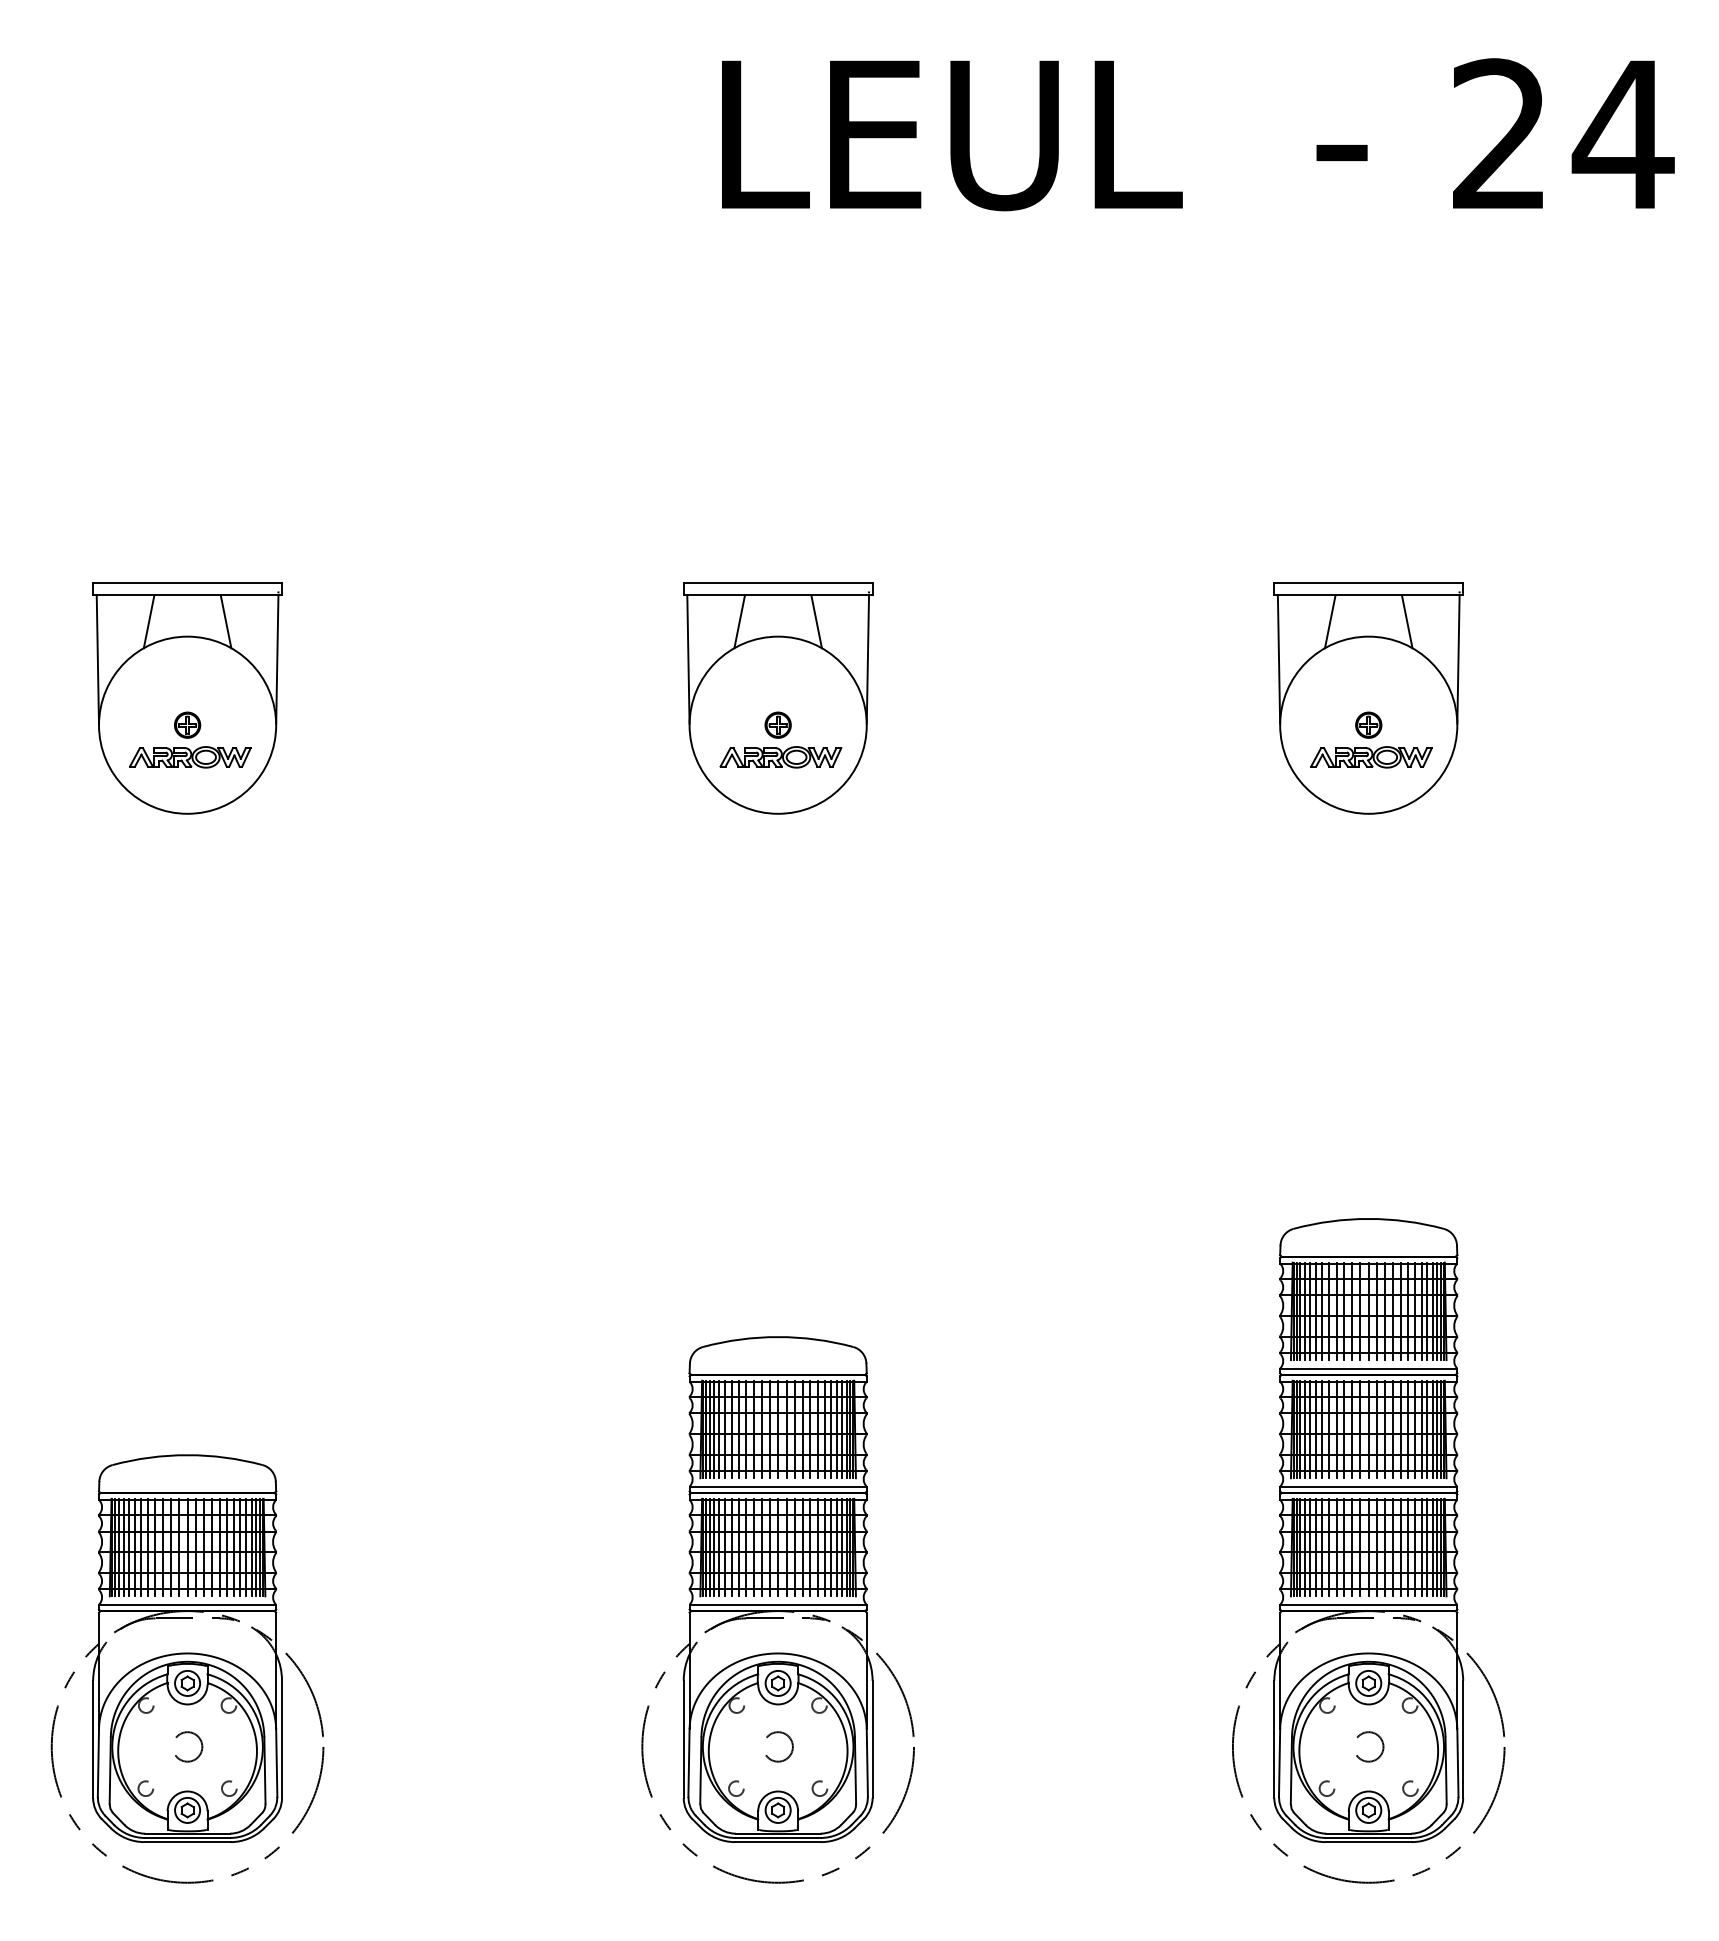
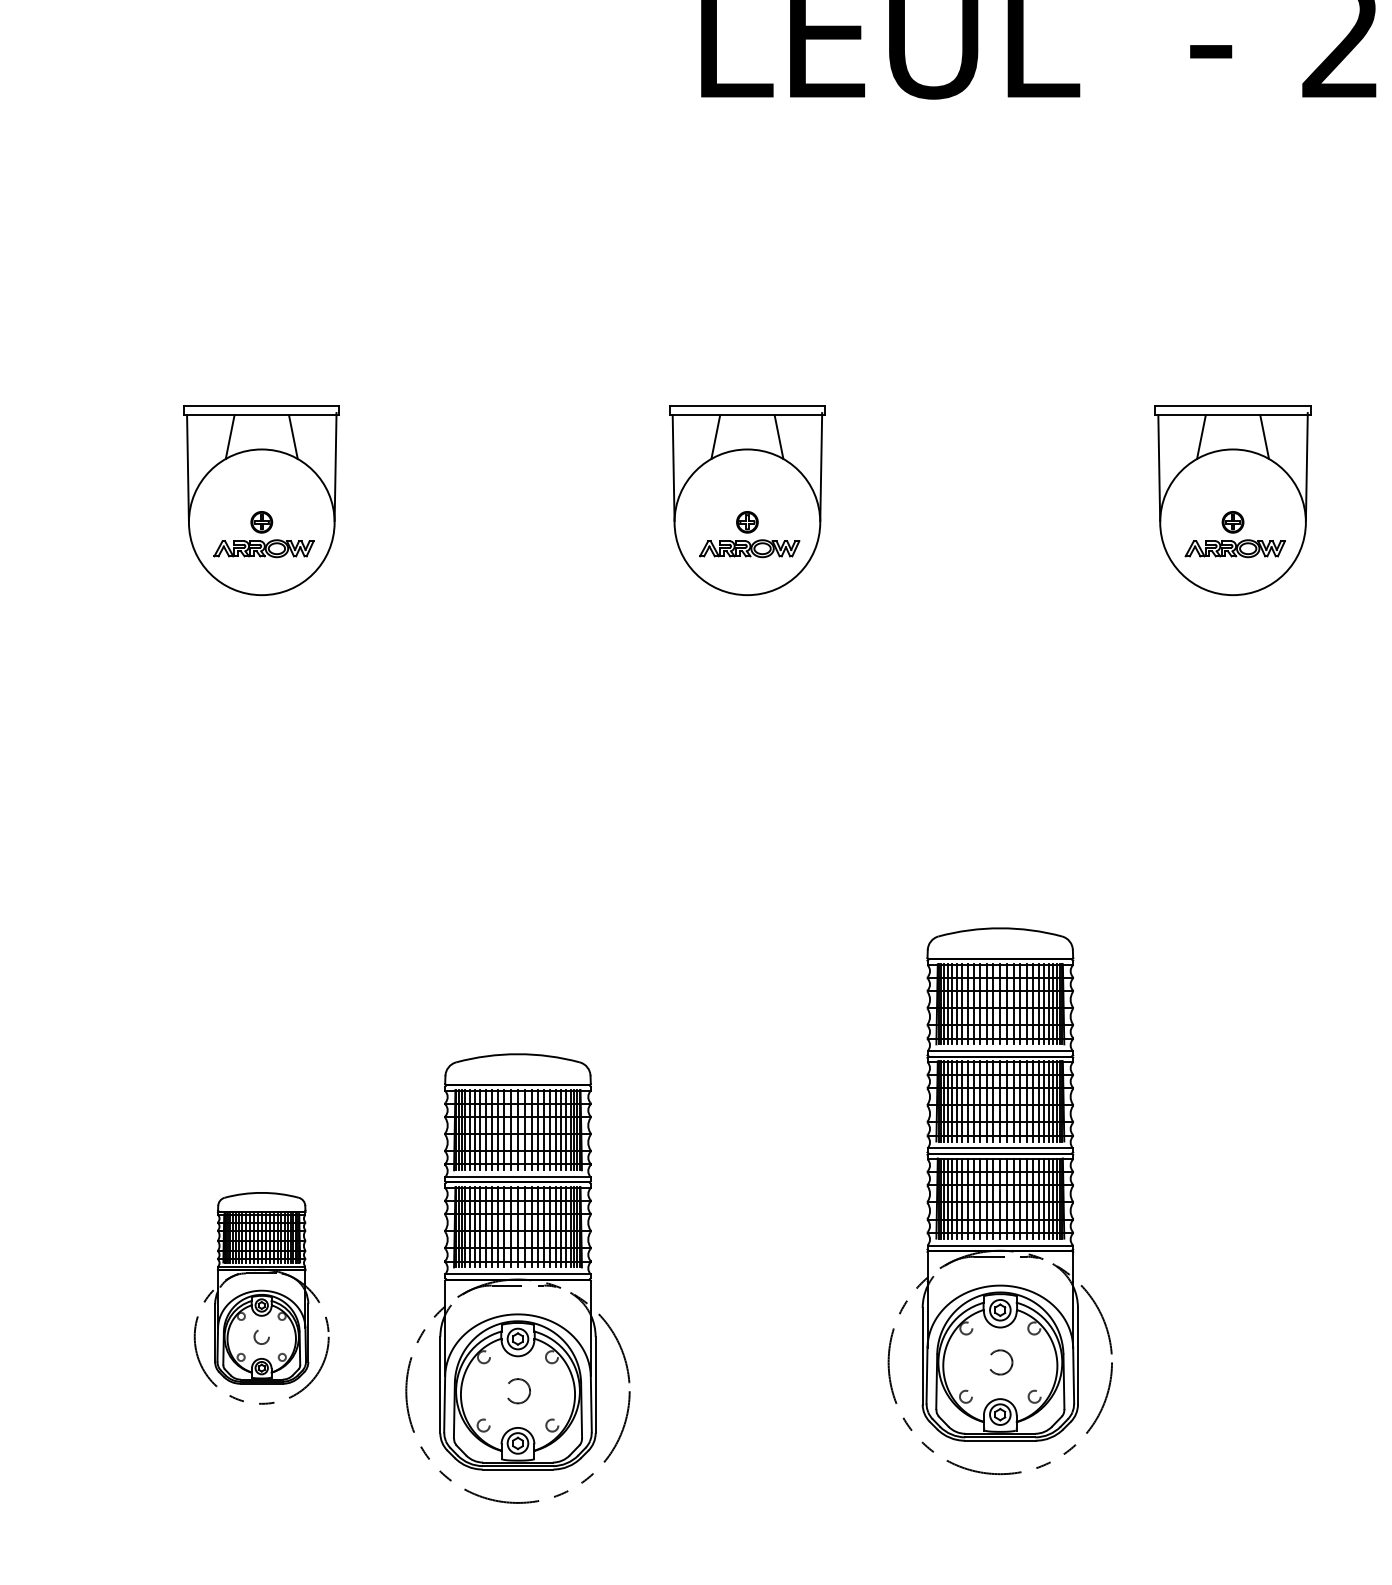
part: (1368, 1550) -> (1000, 1200), moved
part: (777, 1609) -> (517, 1278), moved
part: (187, 1668) -> (261, 1297), size x0.6

